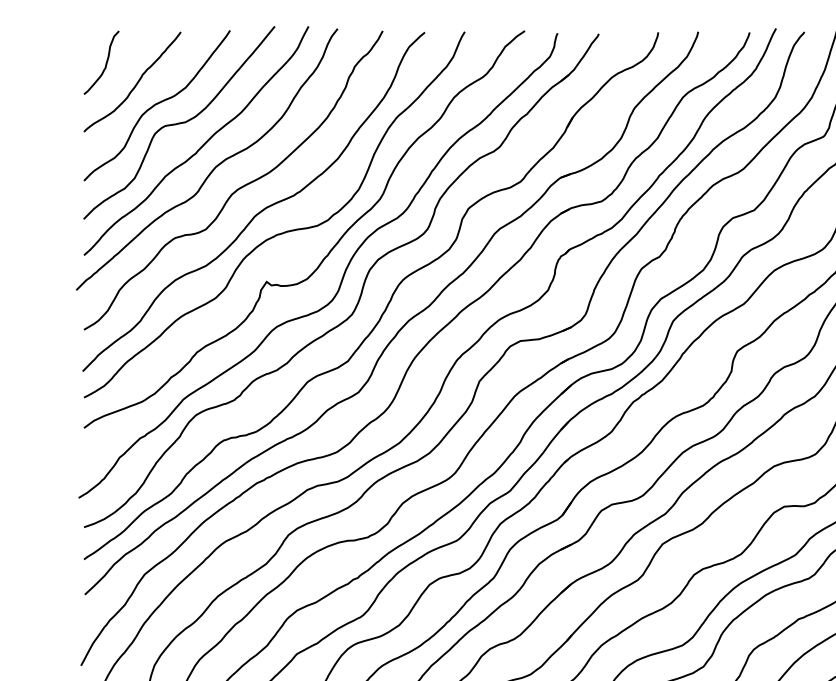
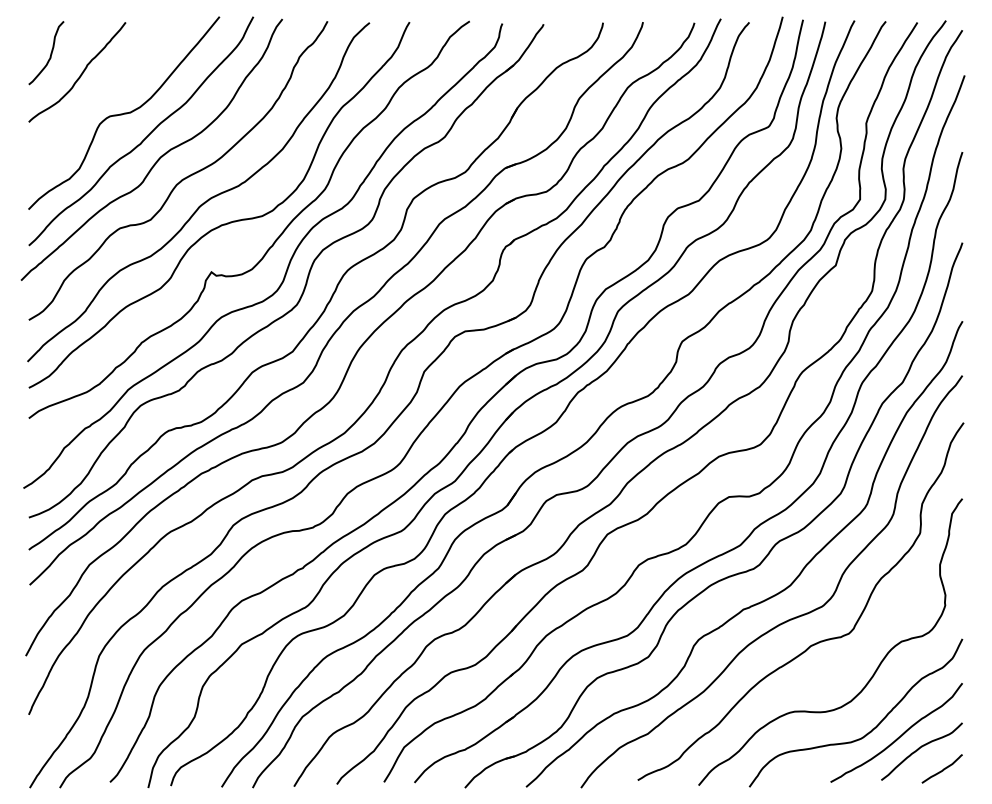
curve: (156, 105) -> (101, 95), removed

